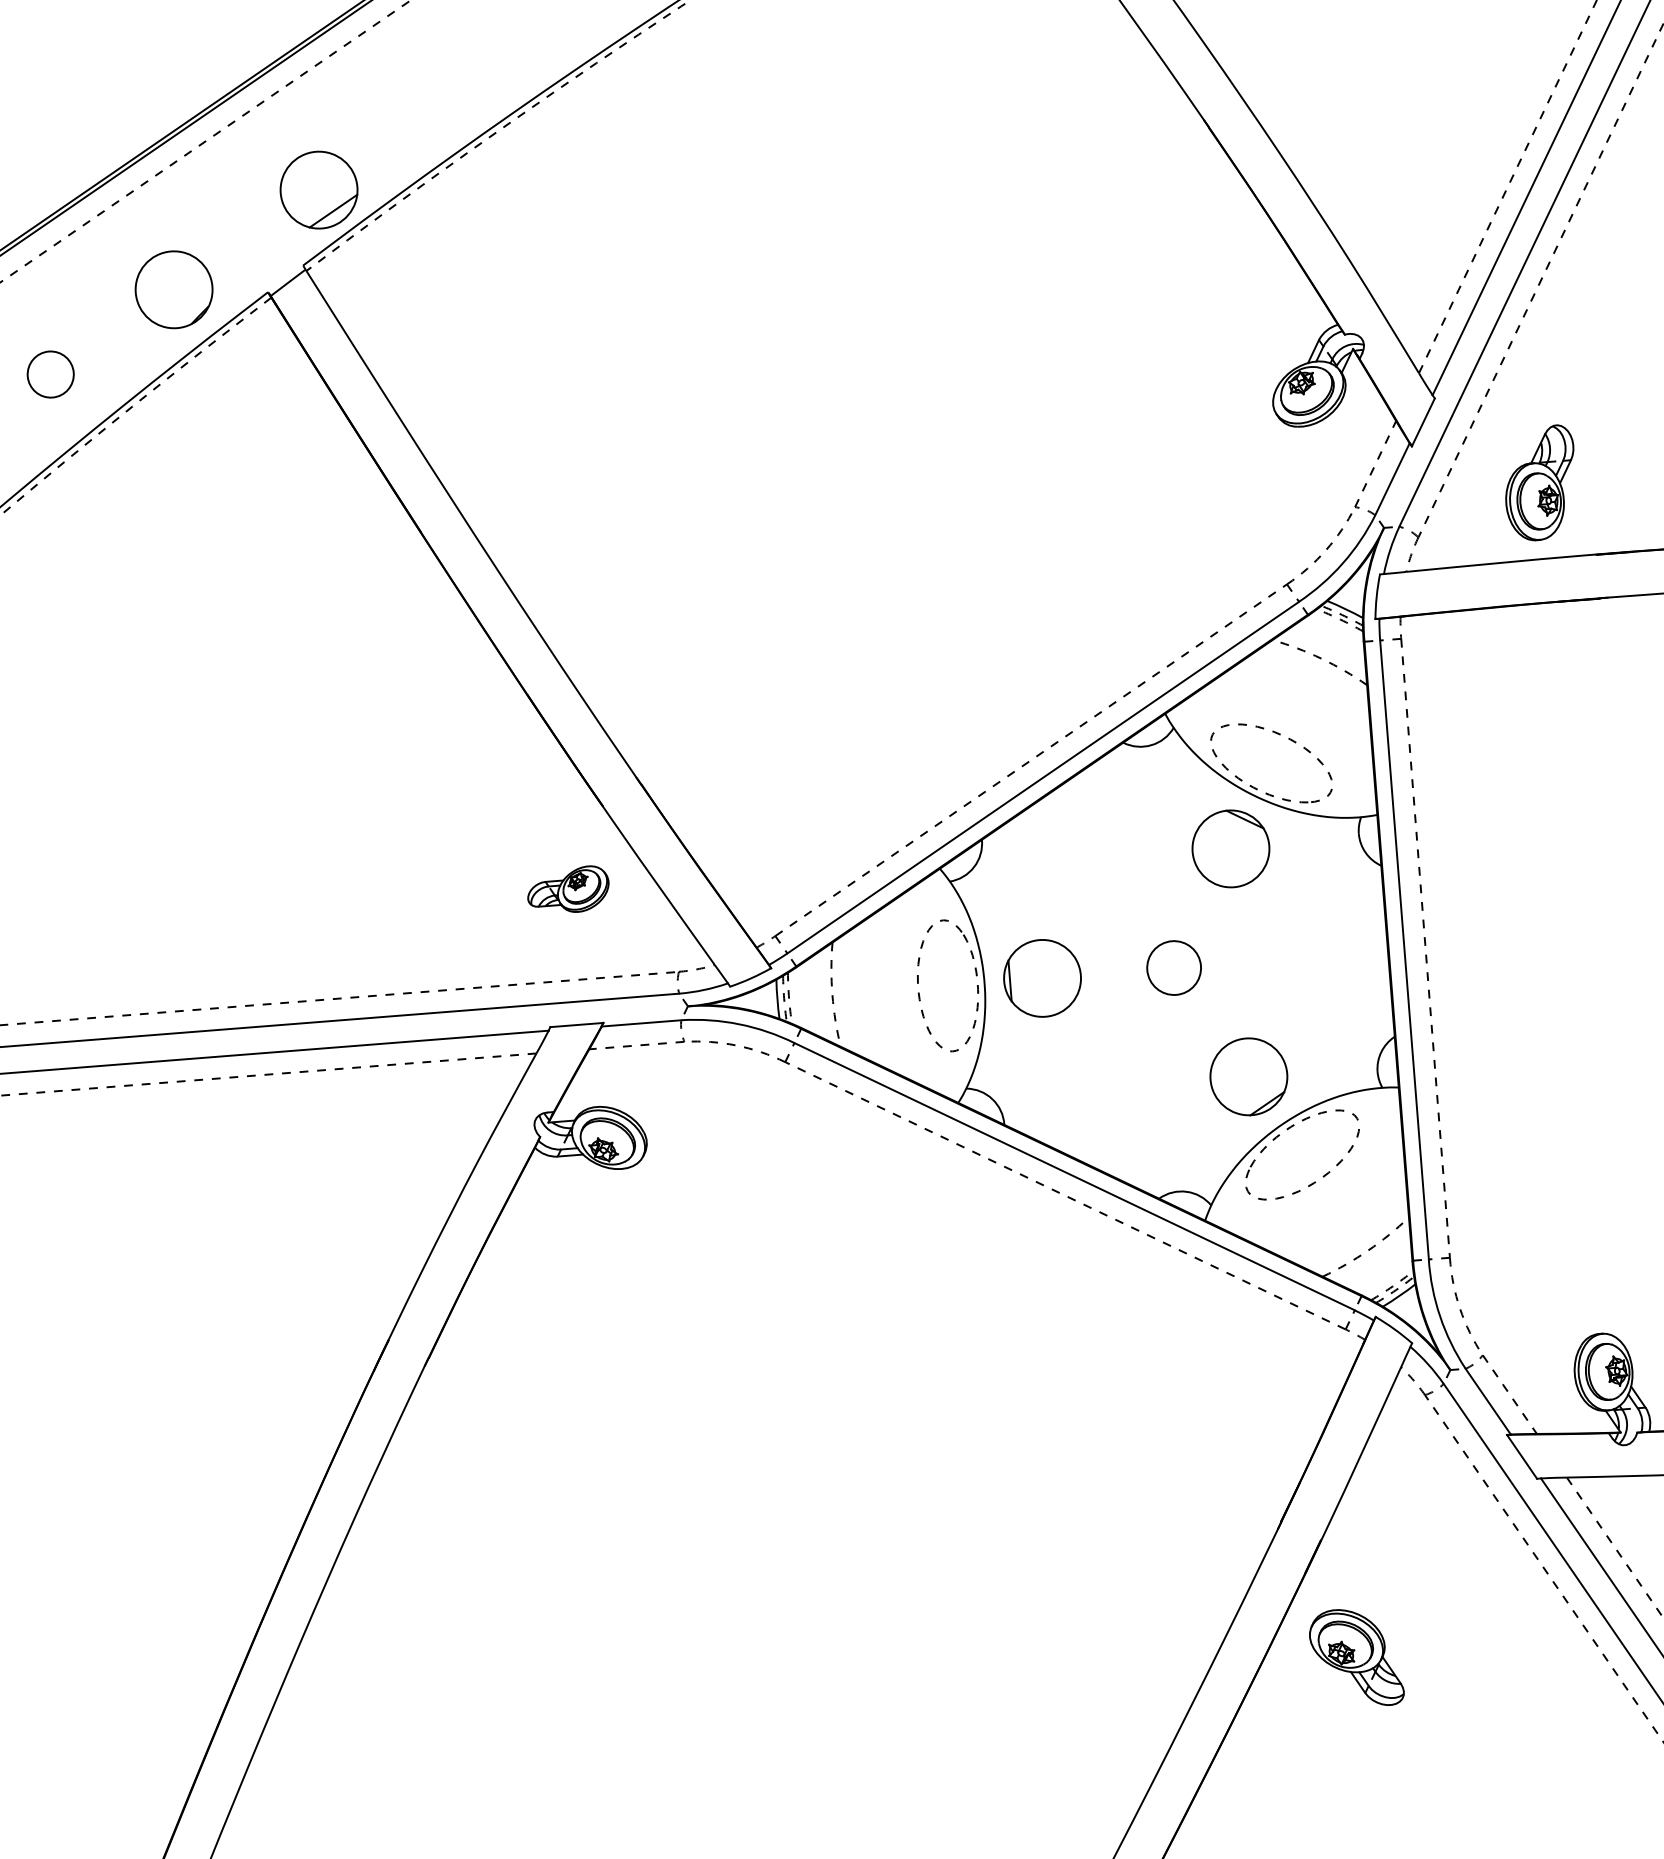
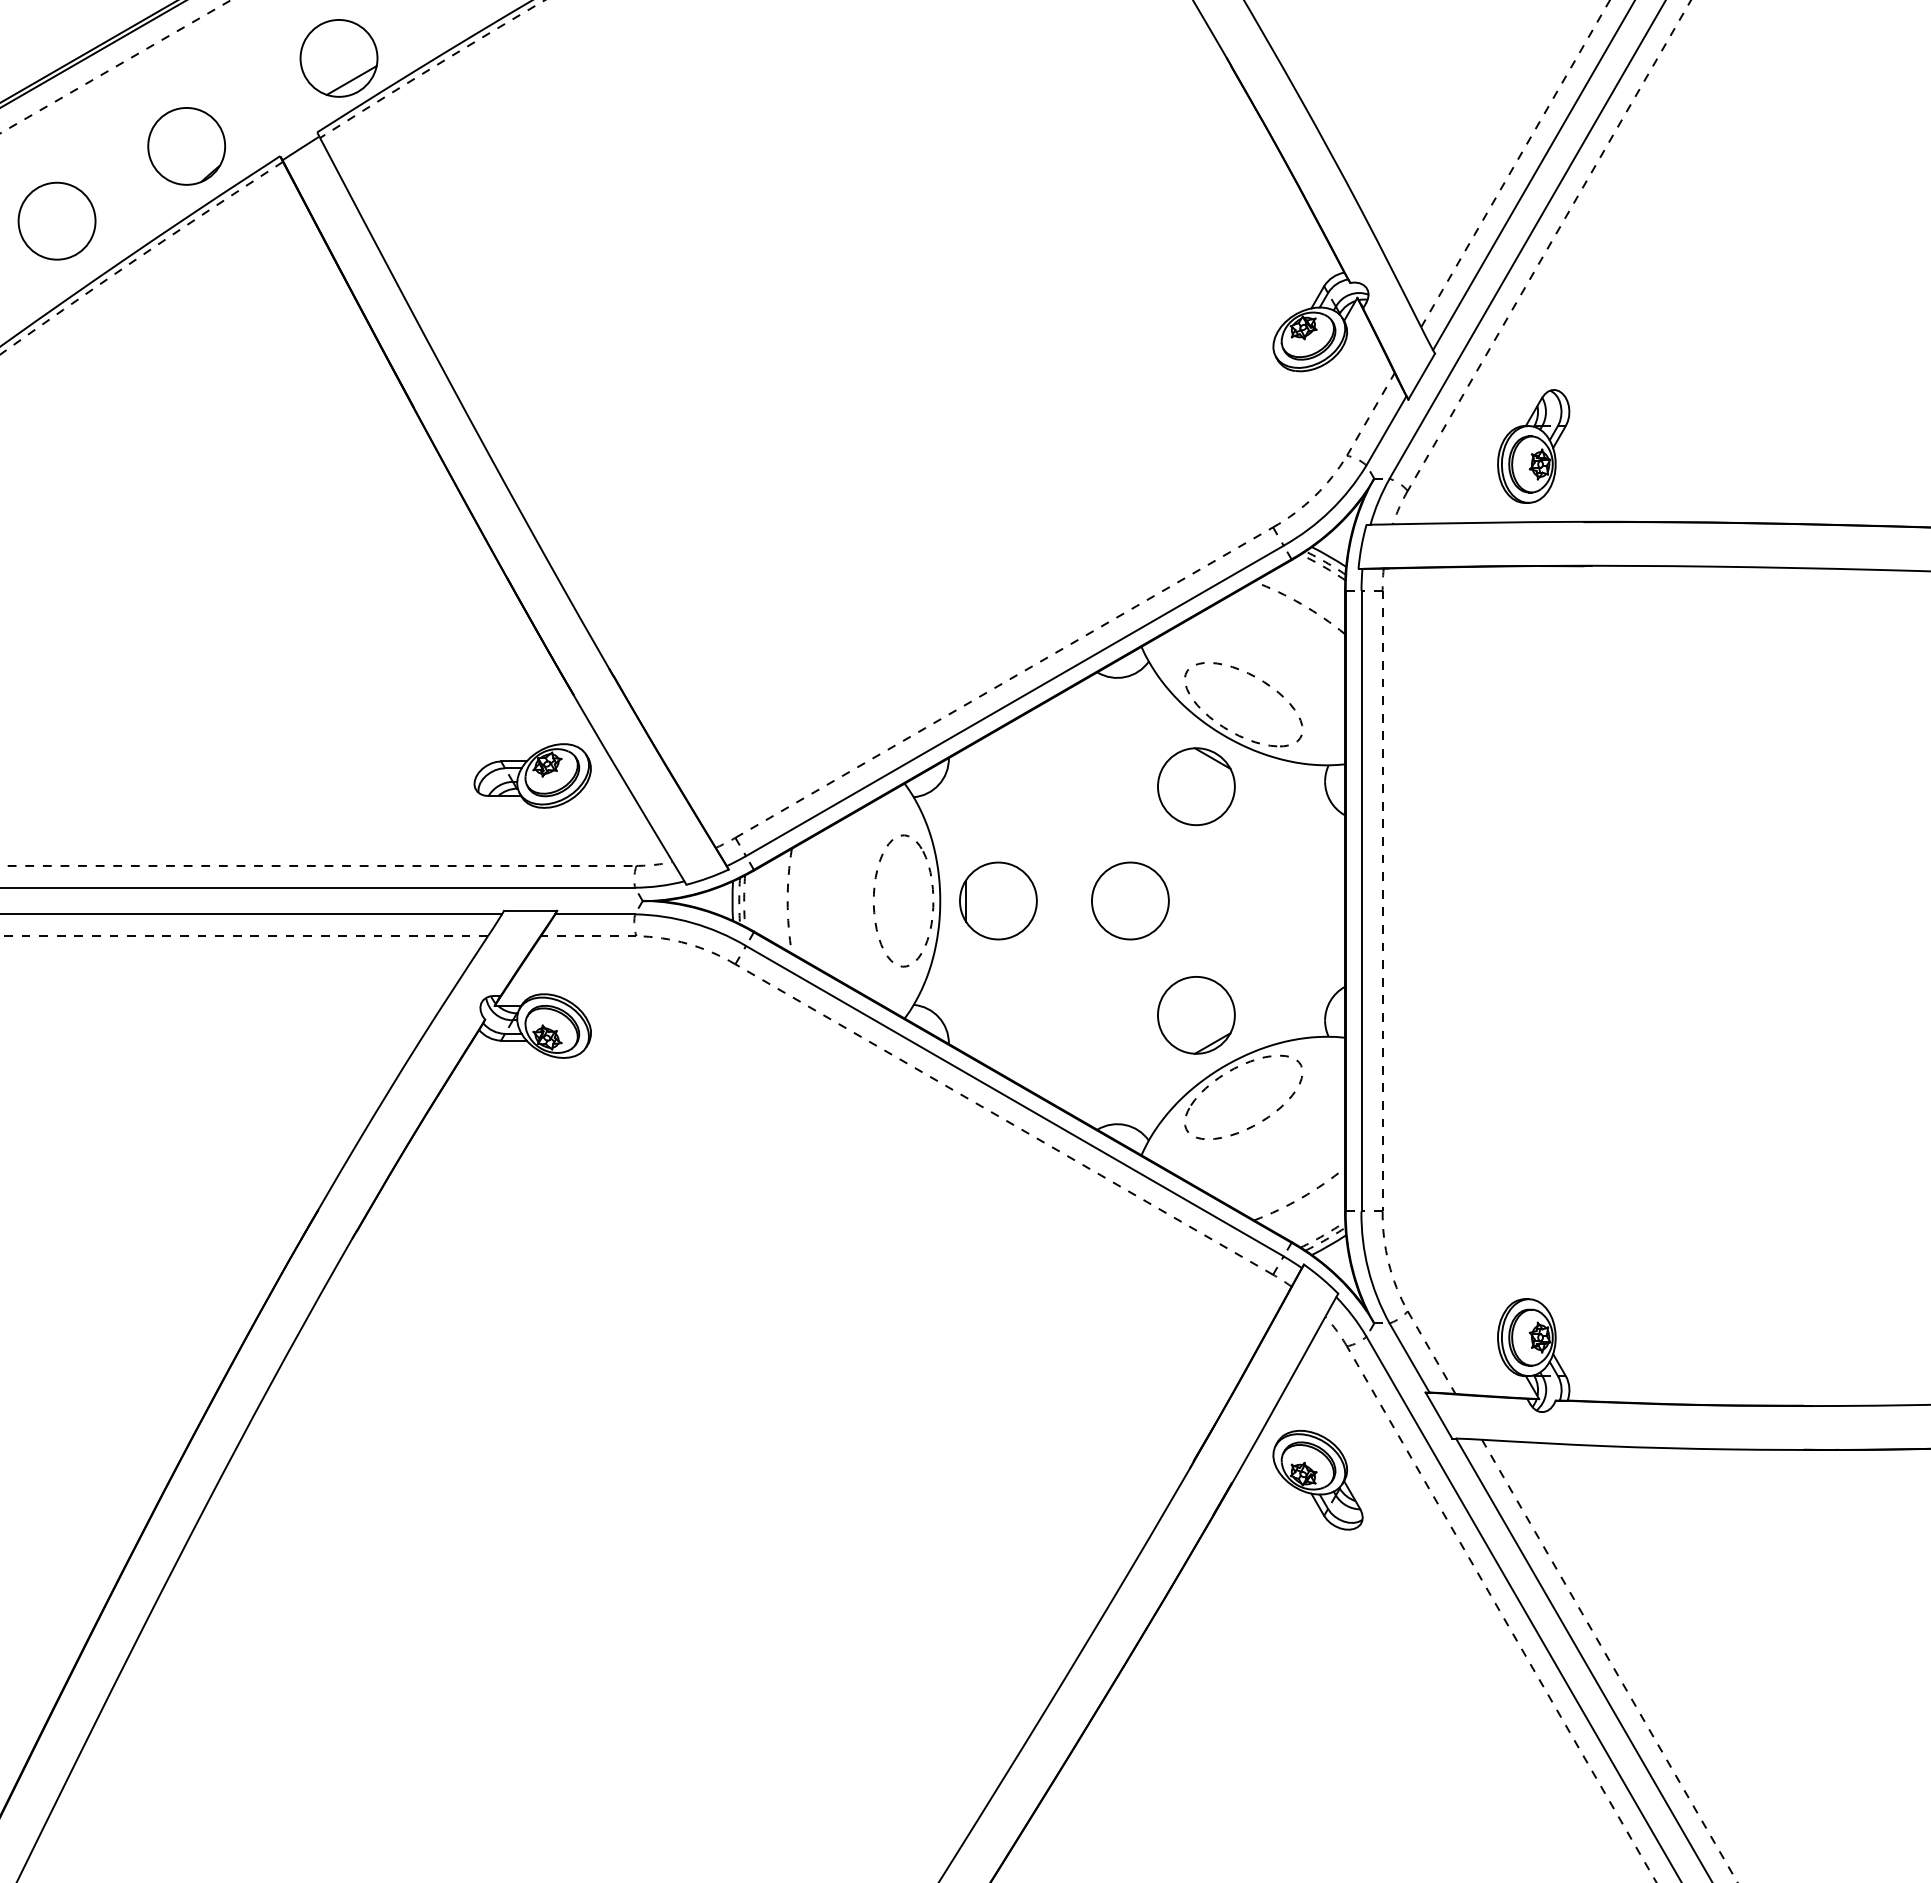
circle: (50, 373) -> (56, 220), size x1.67
part: (568, 889) -> (532, 775), size x1.43
circle: (1173, 967) -> (1129, 900), size x1.43
part: (1355, 1657) -> (1317, 1479), moved

